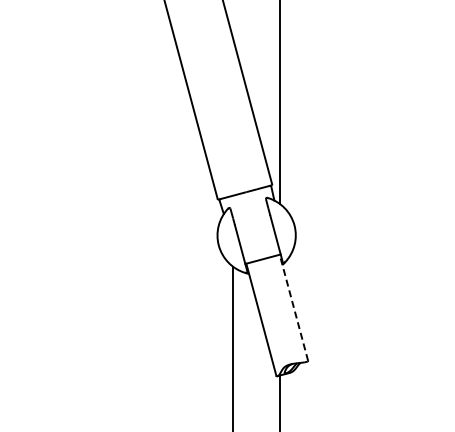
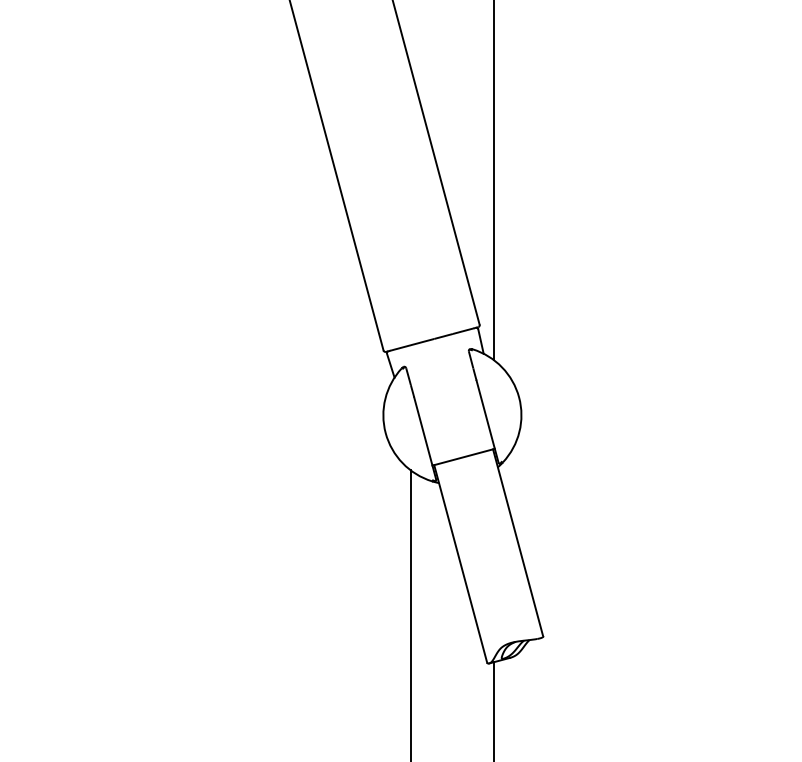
line: (293, 307) -> (517, 542), dashed -> solid

